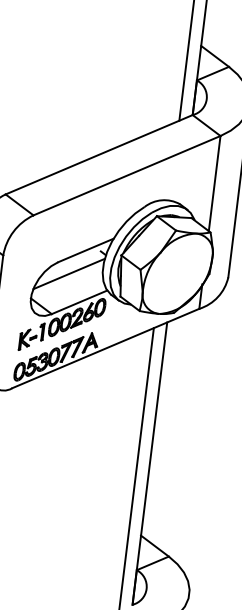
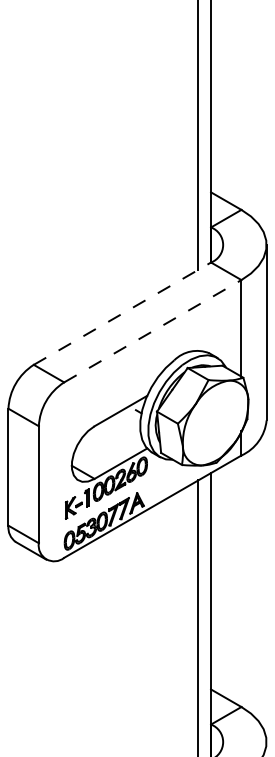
line: (99, 154) -> (122, 313), solid -> dashed
line: (127, 175) -> (153, 330), solid -> dashed
line: (68, 273) -> (106, 436), removed

